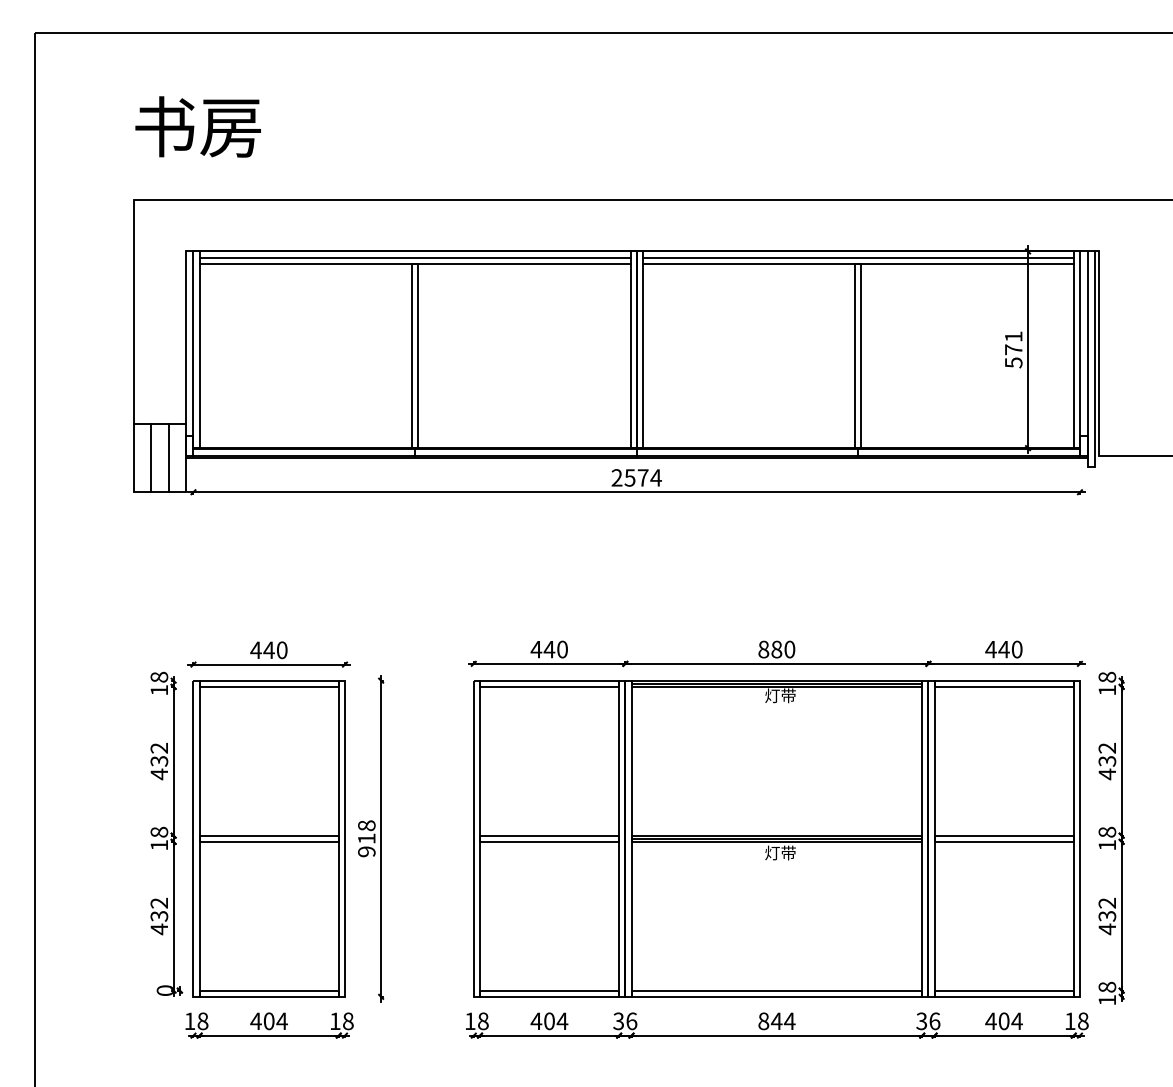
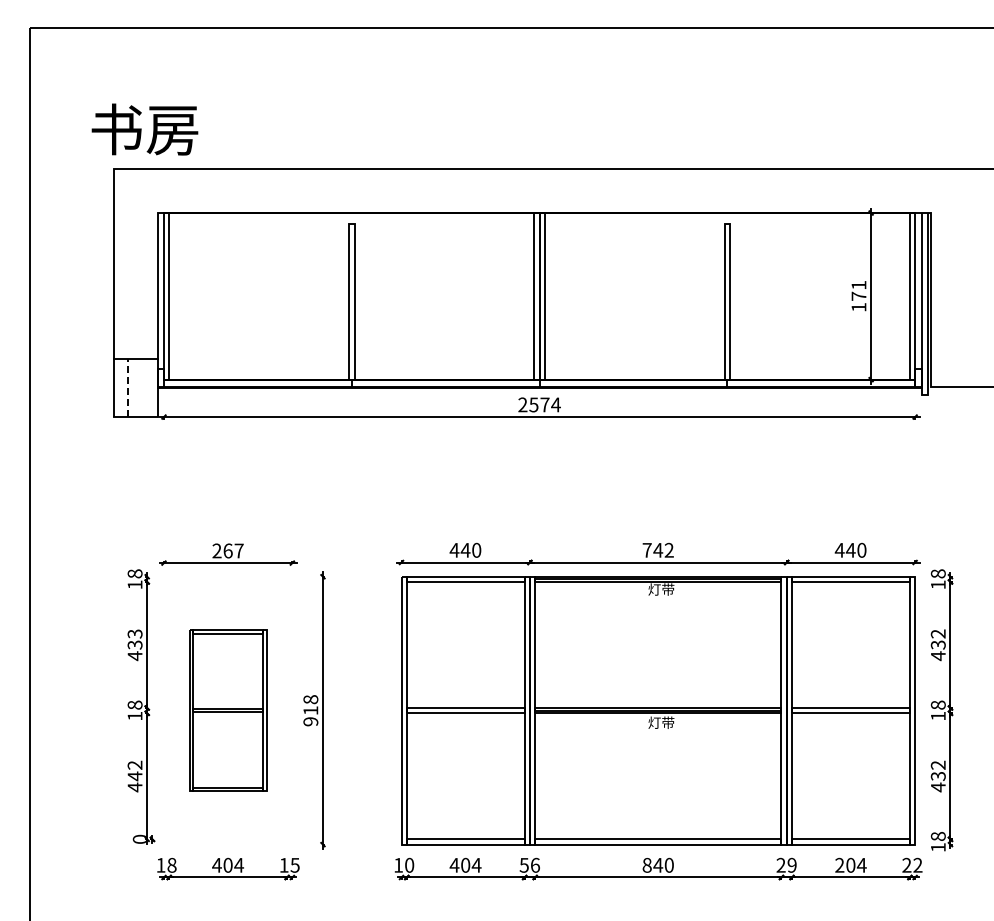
text: (197, 126) -> (144, 129), moved
line: (414, 257) -> (351, 218), removed
line: (857, 257) -> (726, 218), removed
line: (414, 263) -> (351, 223), removed
line: (857, 263) -> (726, 223), removed
text: (1013, 362) -> (858, 307), 571 -> 171
line: (151, 457) -> (128, 387), solid -> dashed
line: (168, 457) -> (142, 387), removed
text: (775, 648) -> (657, 549), 880 -> 742
text: (268, 649) -> (227, 550), 440 -> 267
text: (159, 747) -> (135, 633), 432 -> 433
part: (268, 838) -> (227, 710), size x0.6
text: (158, 916) -> (134, 776), 432 -> 442
text: (347, 1020) -> (294, 864), 18 -> 15
text: (618, 1020) -> (524, 864), 36 -> 56
text: (790, 1020) -> (669, 864), 844 -> 840
text: (928, 1020) -> (786, 864), 36 -> 29
text: (990, 1020) -> (839, 864), 404 -> 204
text: (1076, 1020) -> (912, 864), 18 -> 22
text: (483, 1021) -> (409, 865), 18 -> 10

